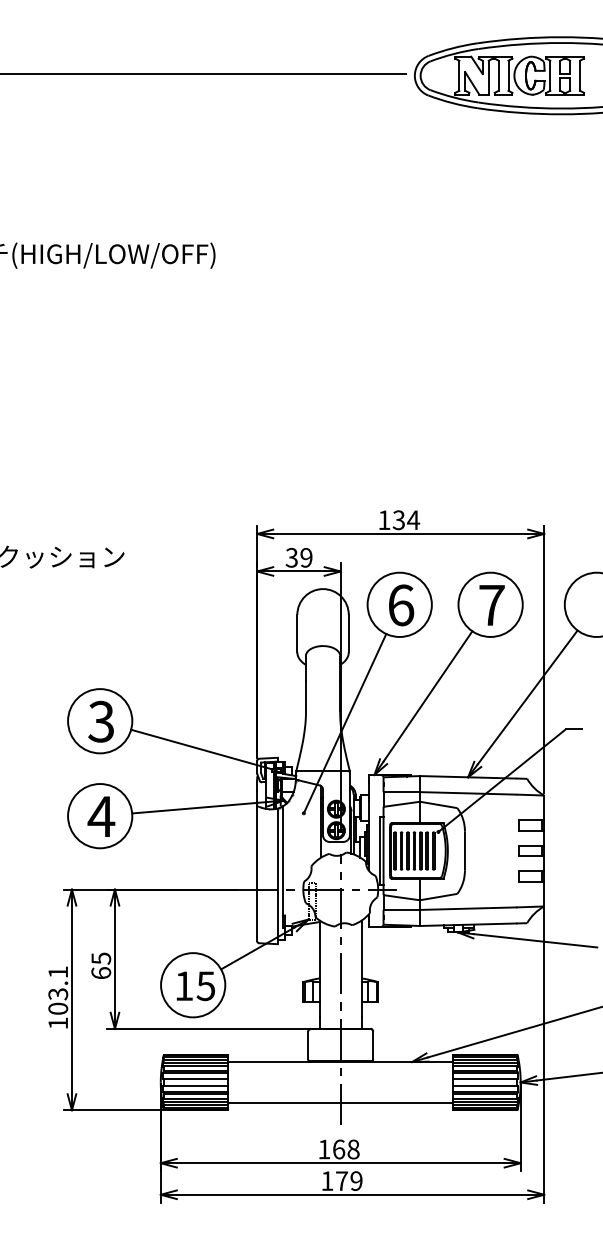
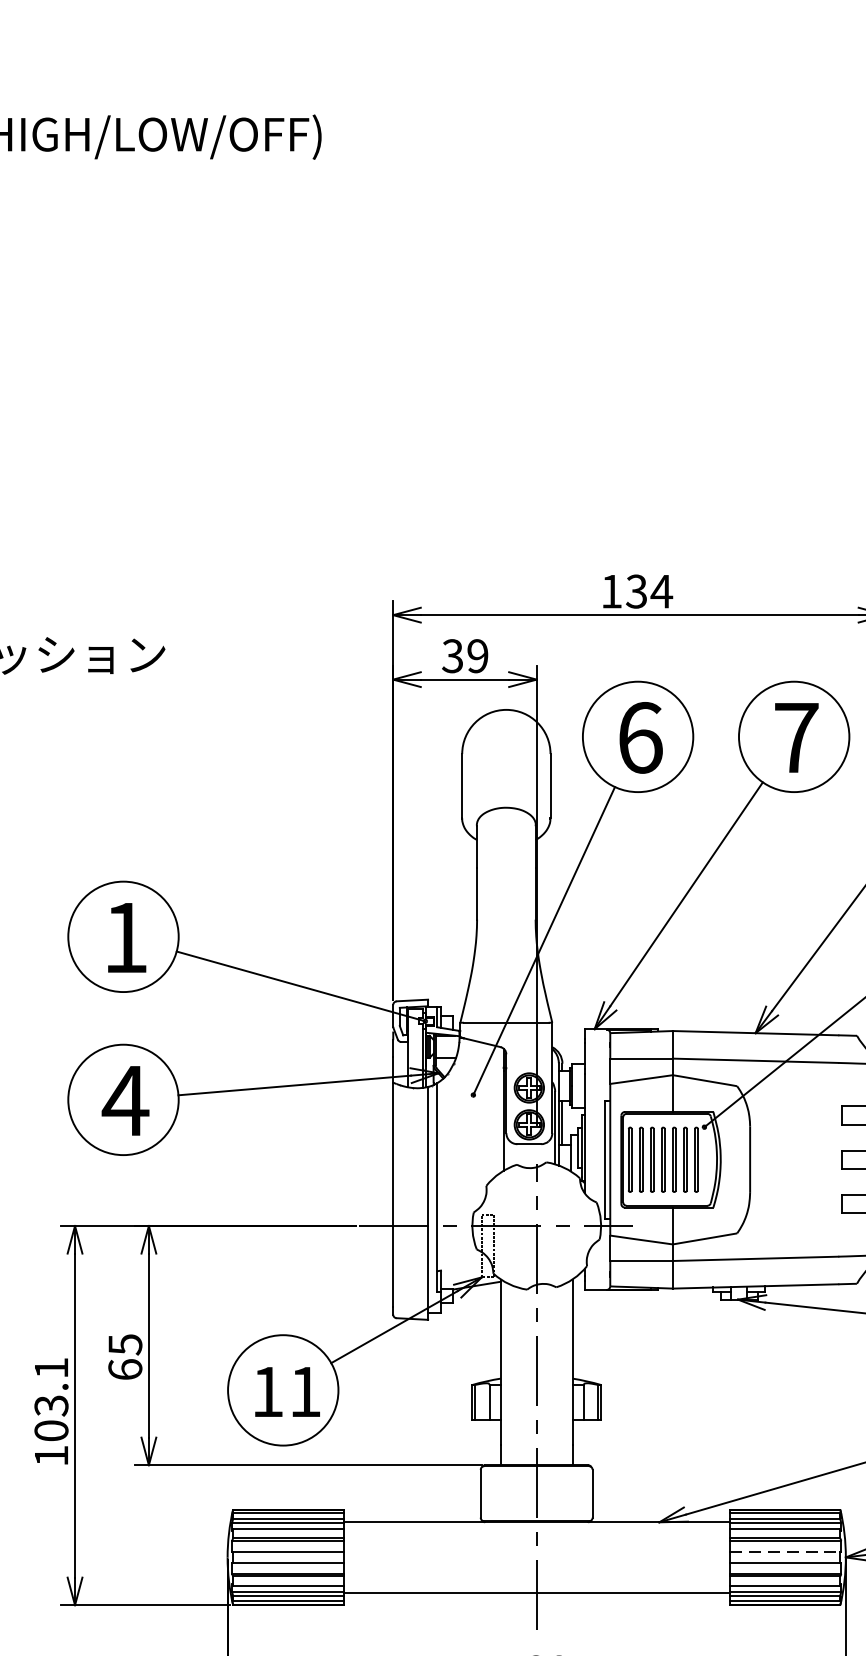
text: (100, 721) -> (124, 937), 3 -> 1
text: (205, 986) -> (304, 1392), 15 -> 11
line: (485, 1079) -> (785, 1552), solid -> dashed

